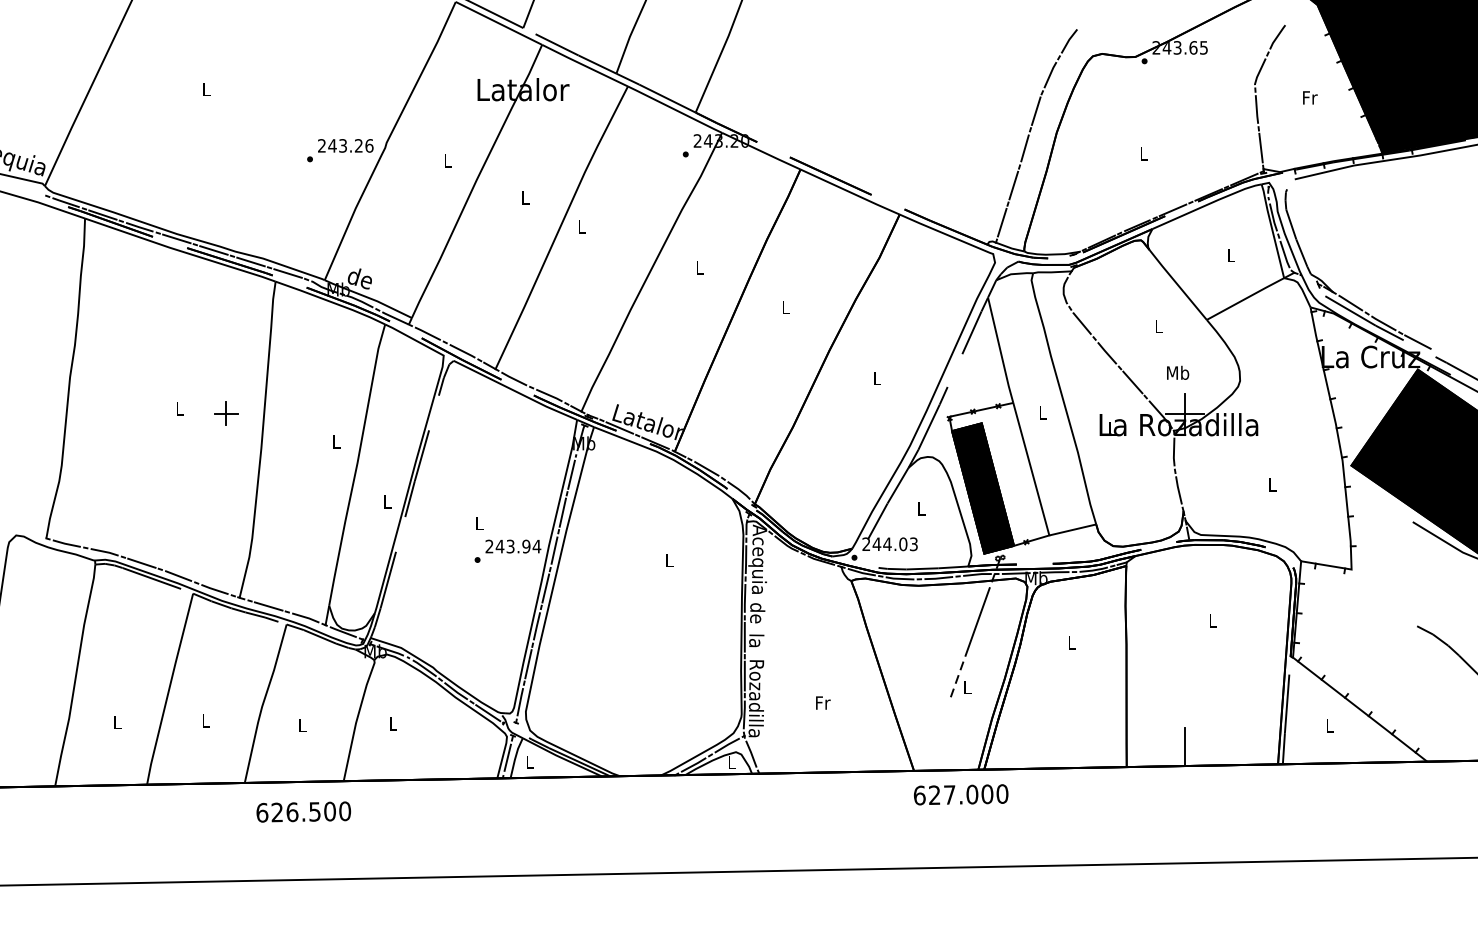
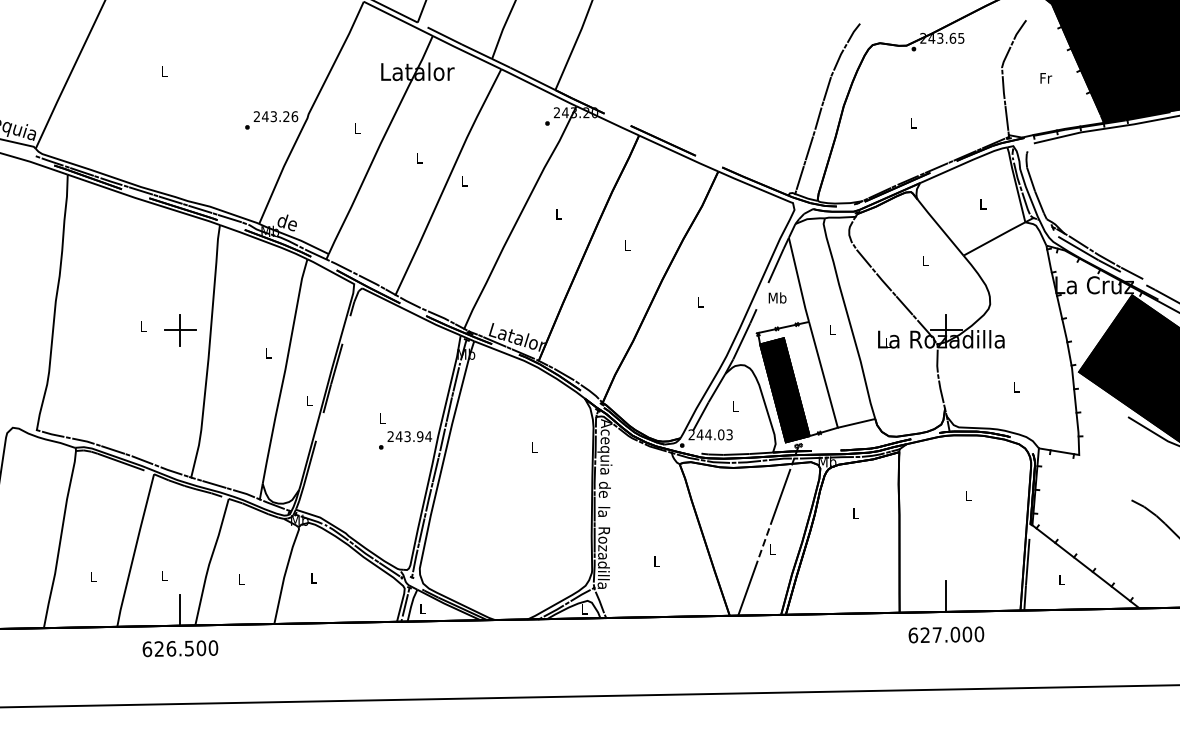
text: (1177, 372) -> (777, 297), moved
part: (226, 413) -> (180, 330), size x1.67
text: (823, 702) -> (657, 561), Fr -> L
line: (936, 736) -> (747, 588), added
line: (226, 764) -> (180, 610), added
text: (961, 794) -> (946, 634), moved
text: (303, 811) -> (180, 648), moved

